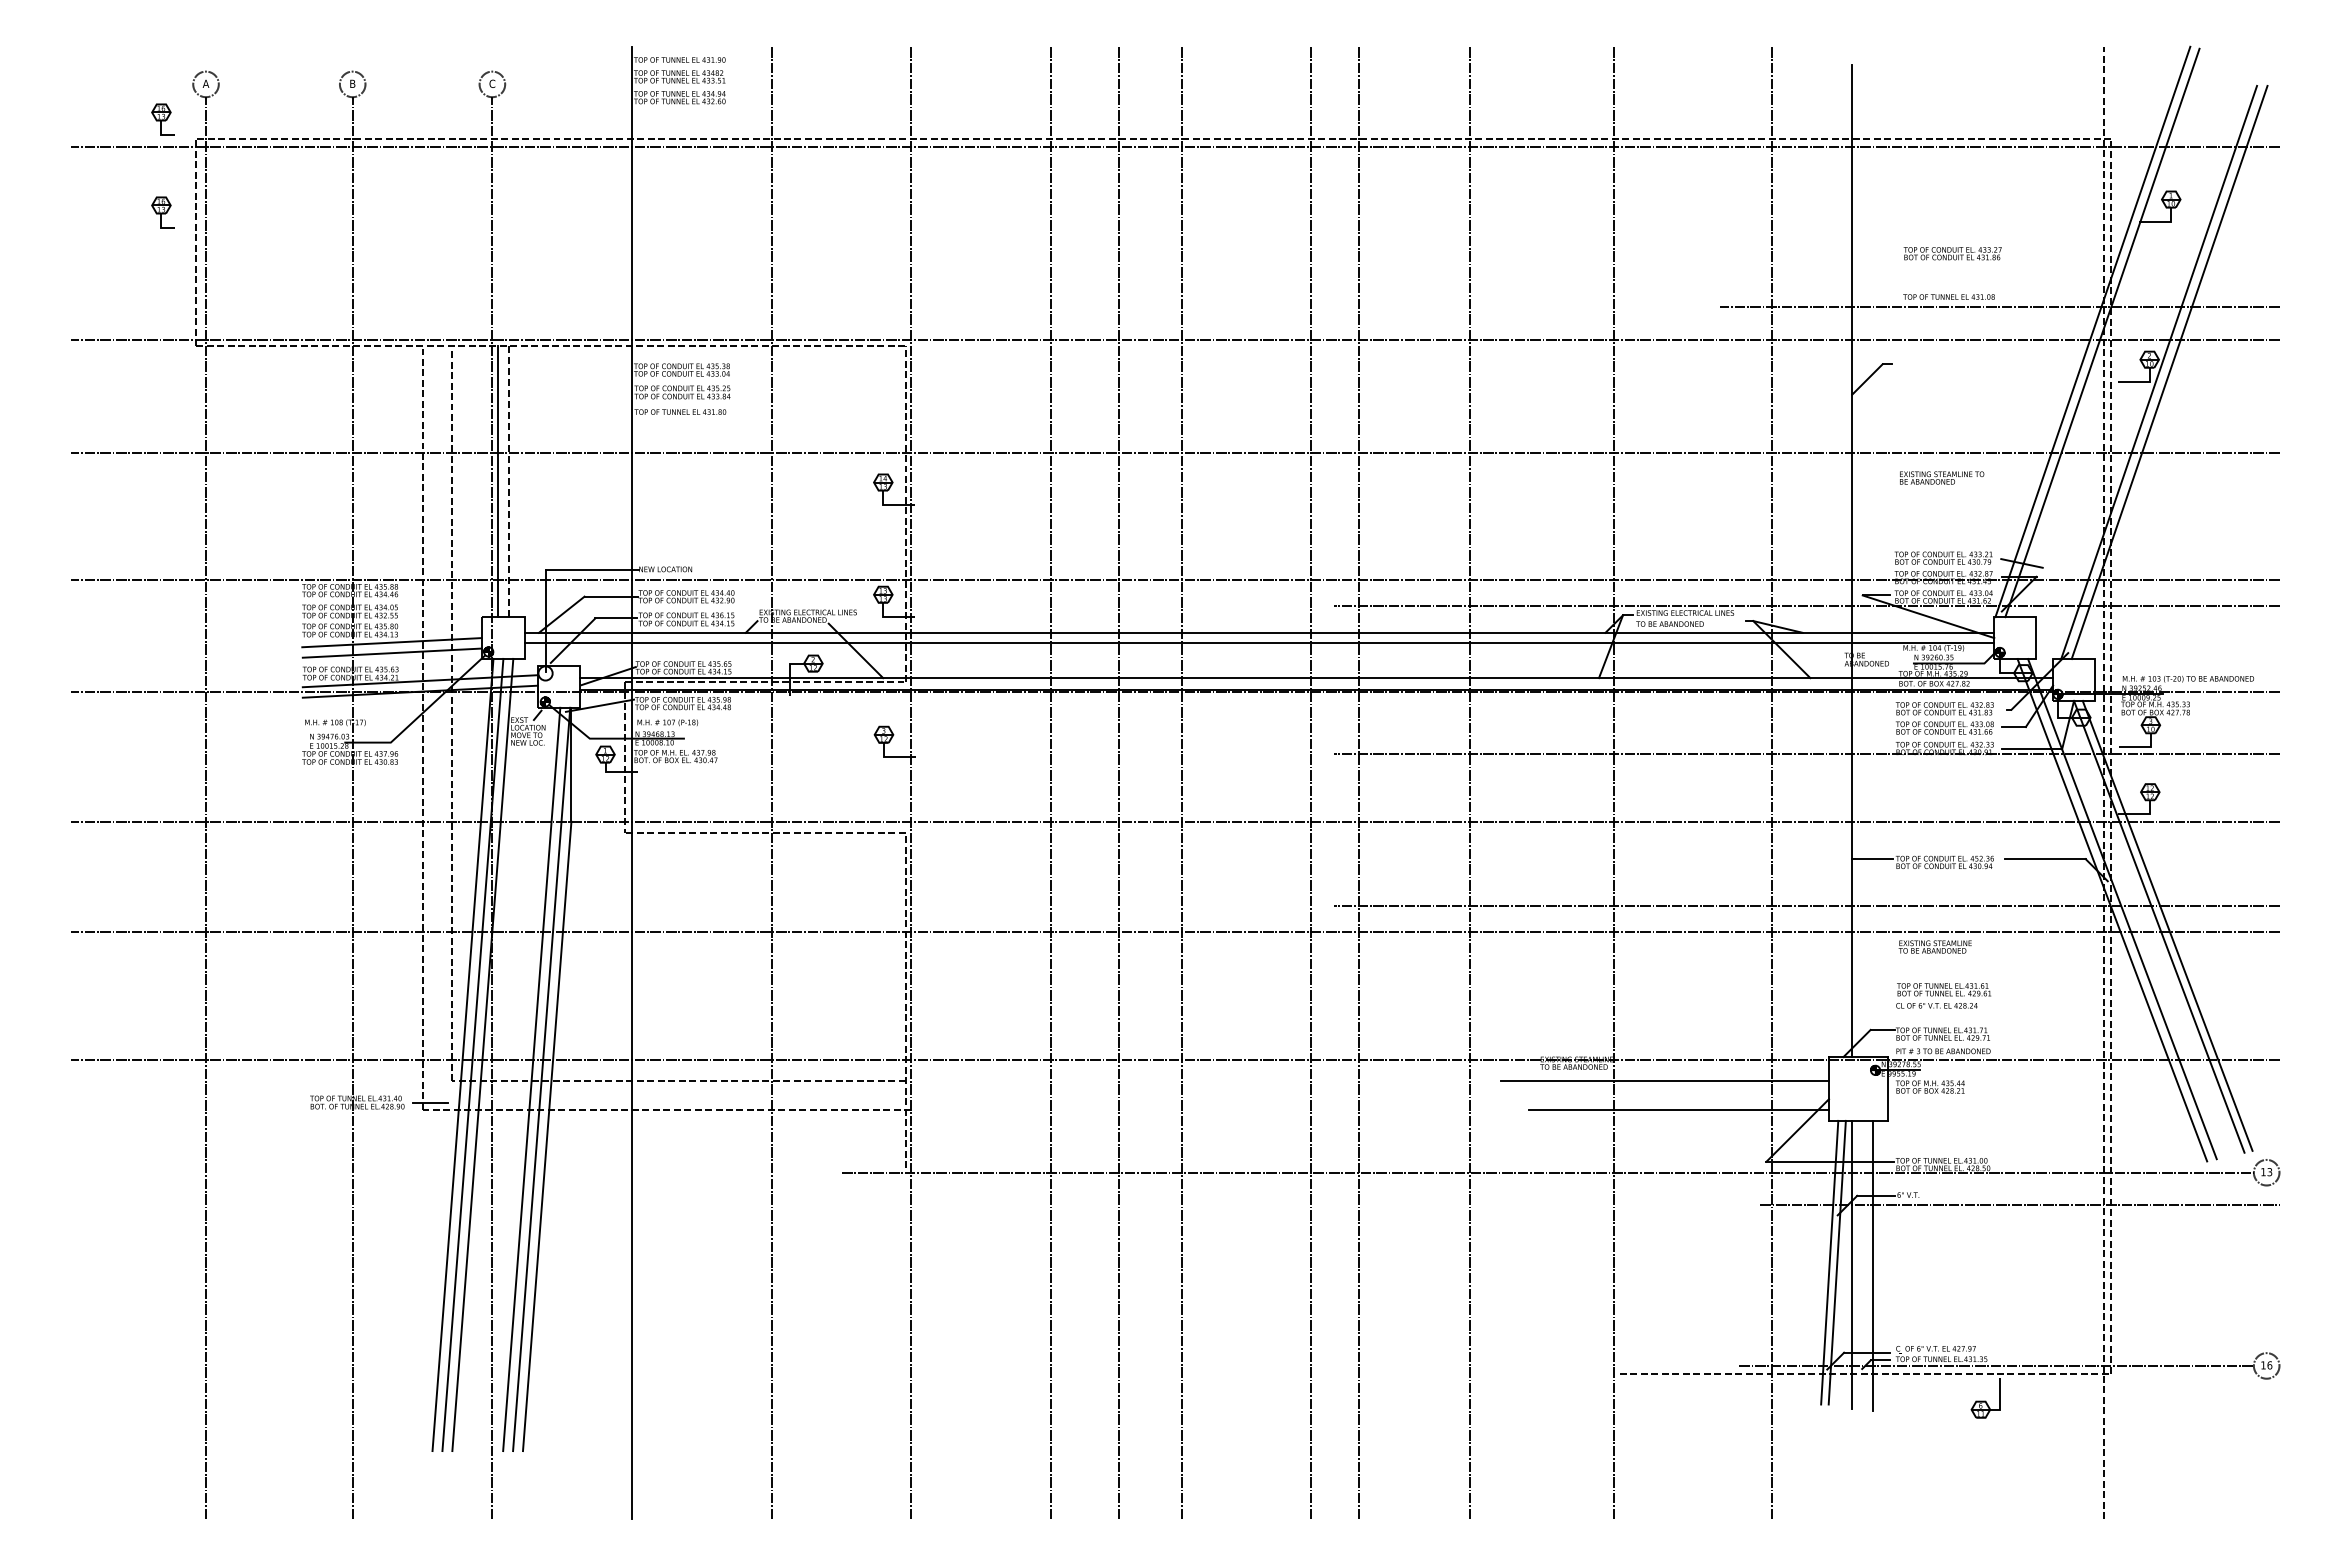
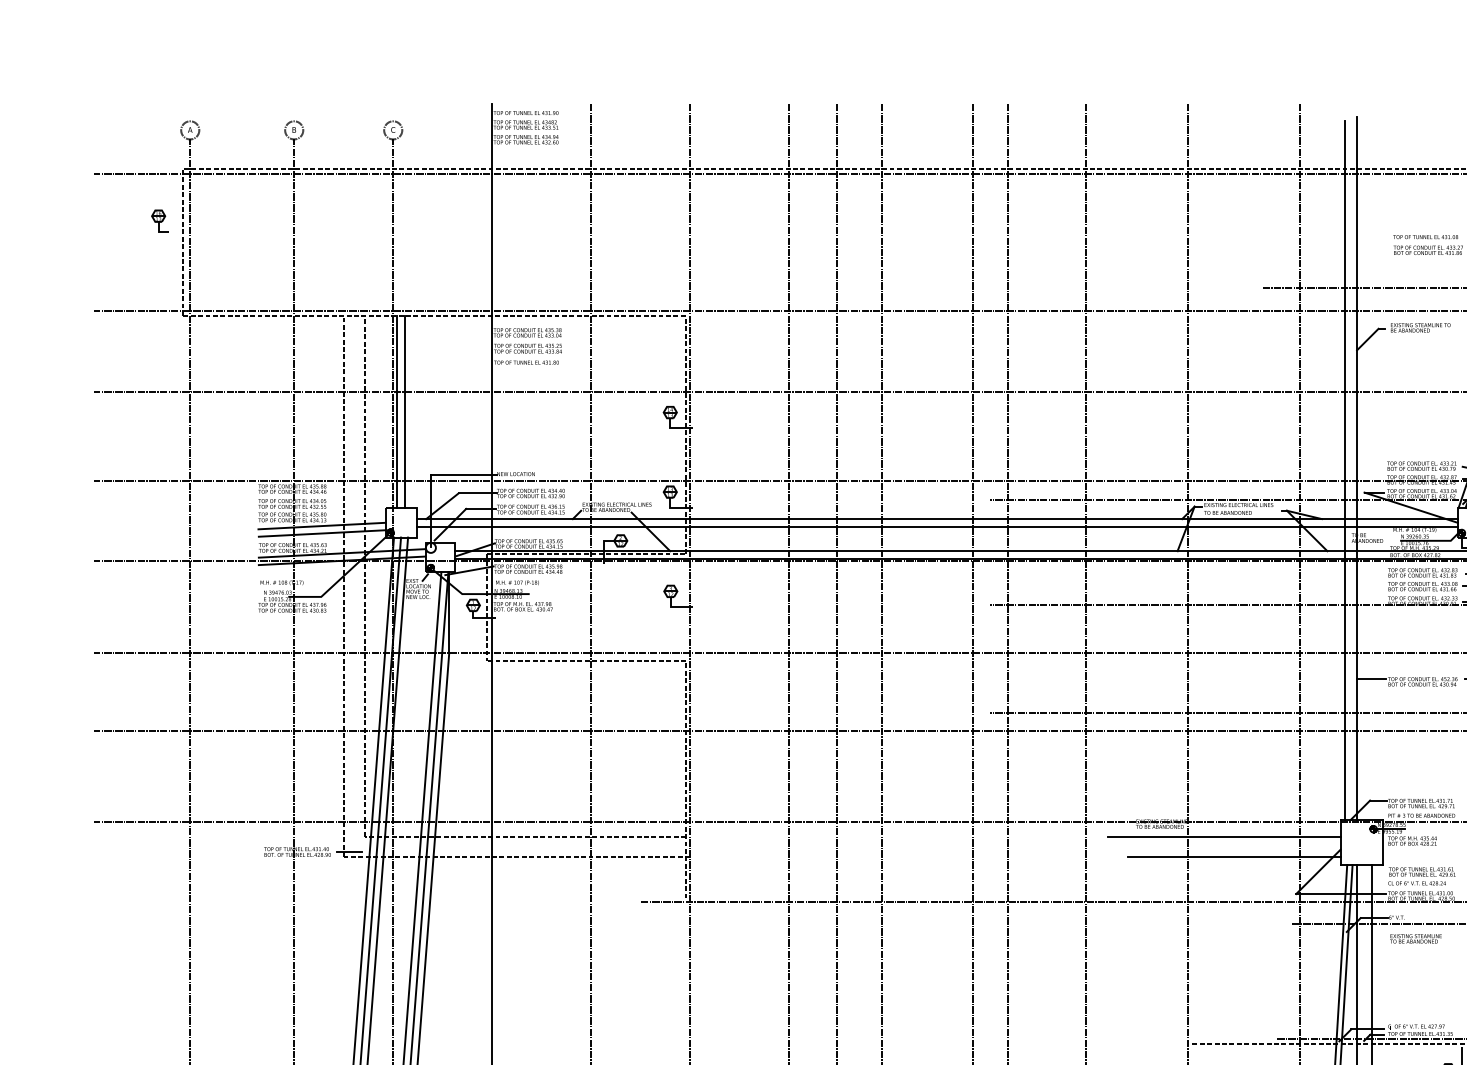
part: (162, 119) -> (159, 155), removed
text: (1948, 296) -> (1425, 236), moved
text: (1942, 477) -> (1421, 327), moved
line: (508, 481) -> (404, 411), dashed -> solid
line: (1834, 564) -> (1344, 470), added
text: (1934, 946) -> (1415, 938), moved
text: (1943, 995) -> (1421, 876), moved

